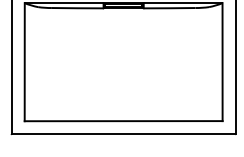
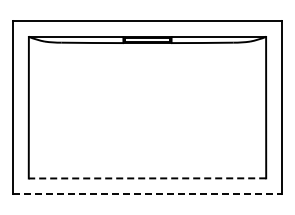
line: (123, 121) -> (147, 178), solid -> dashed
line: (123, 134) -> (147, 194), solid -> dashed

